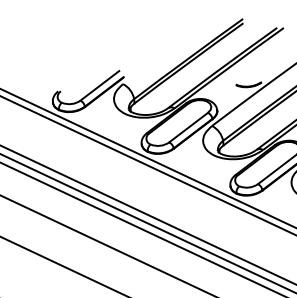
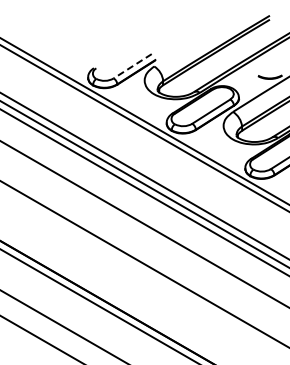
line: (99, 86) -> (132, 66), solid -> dashed

